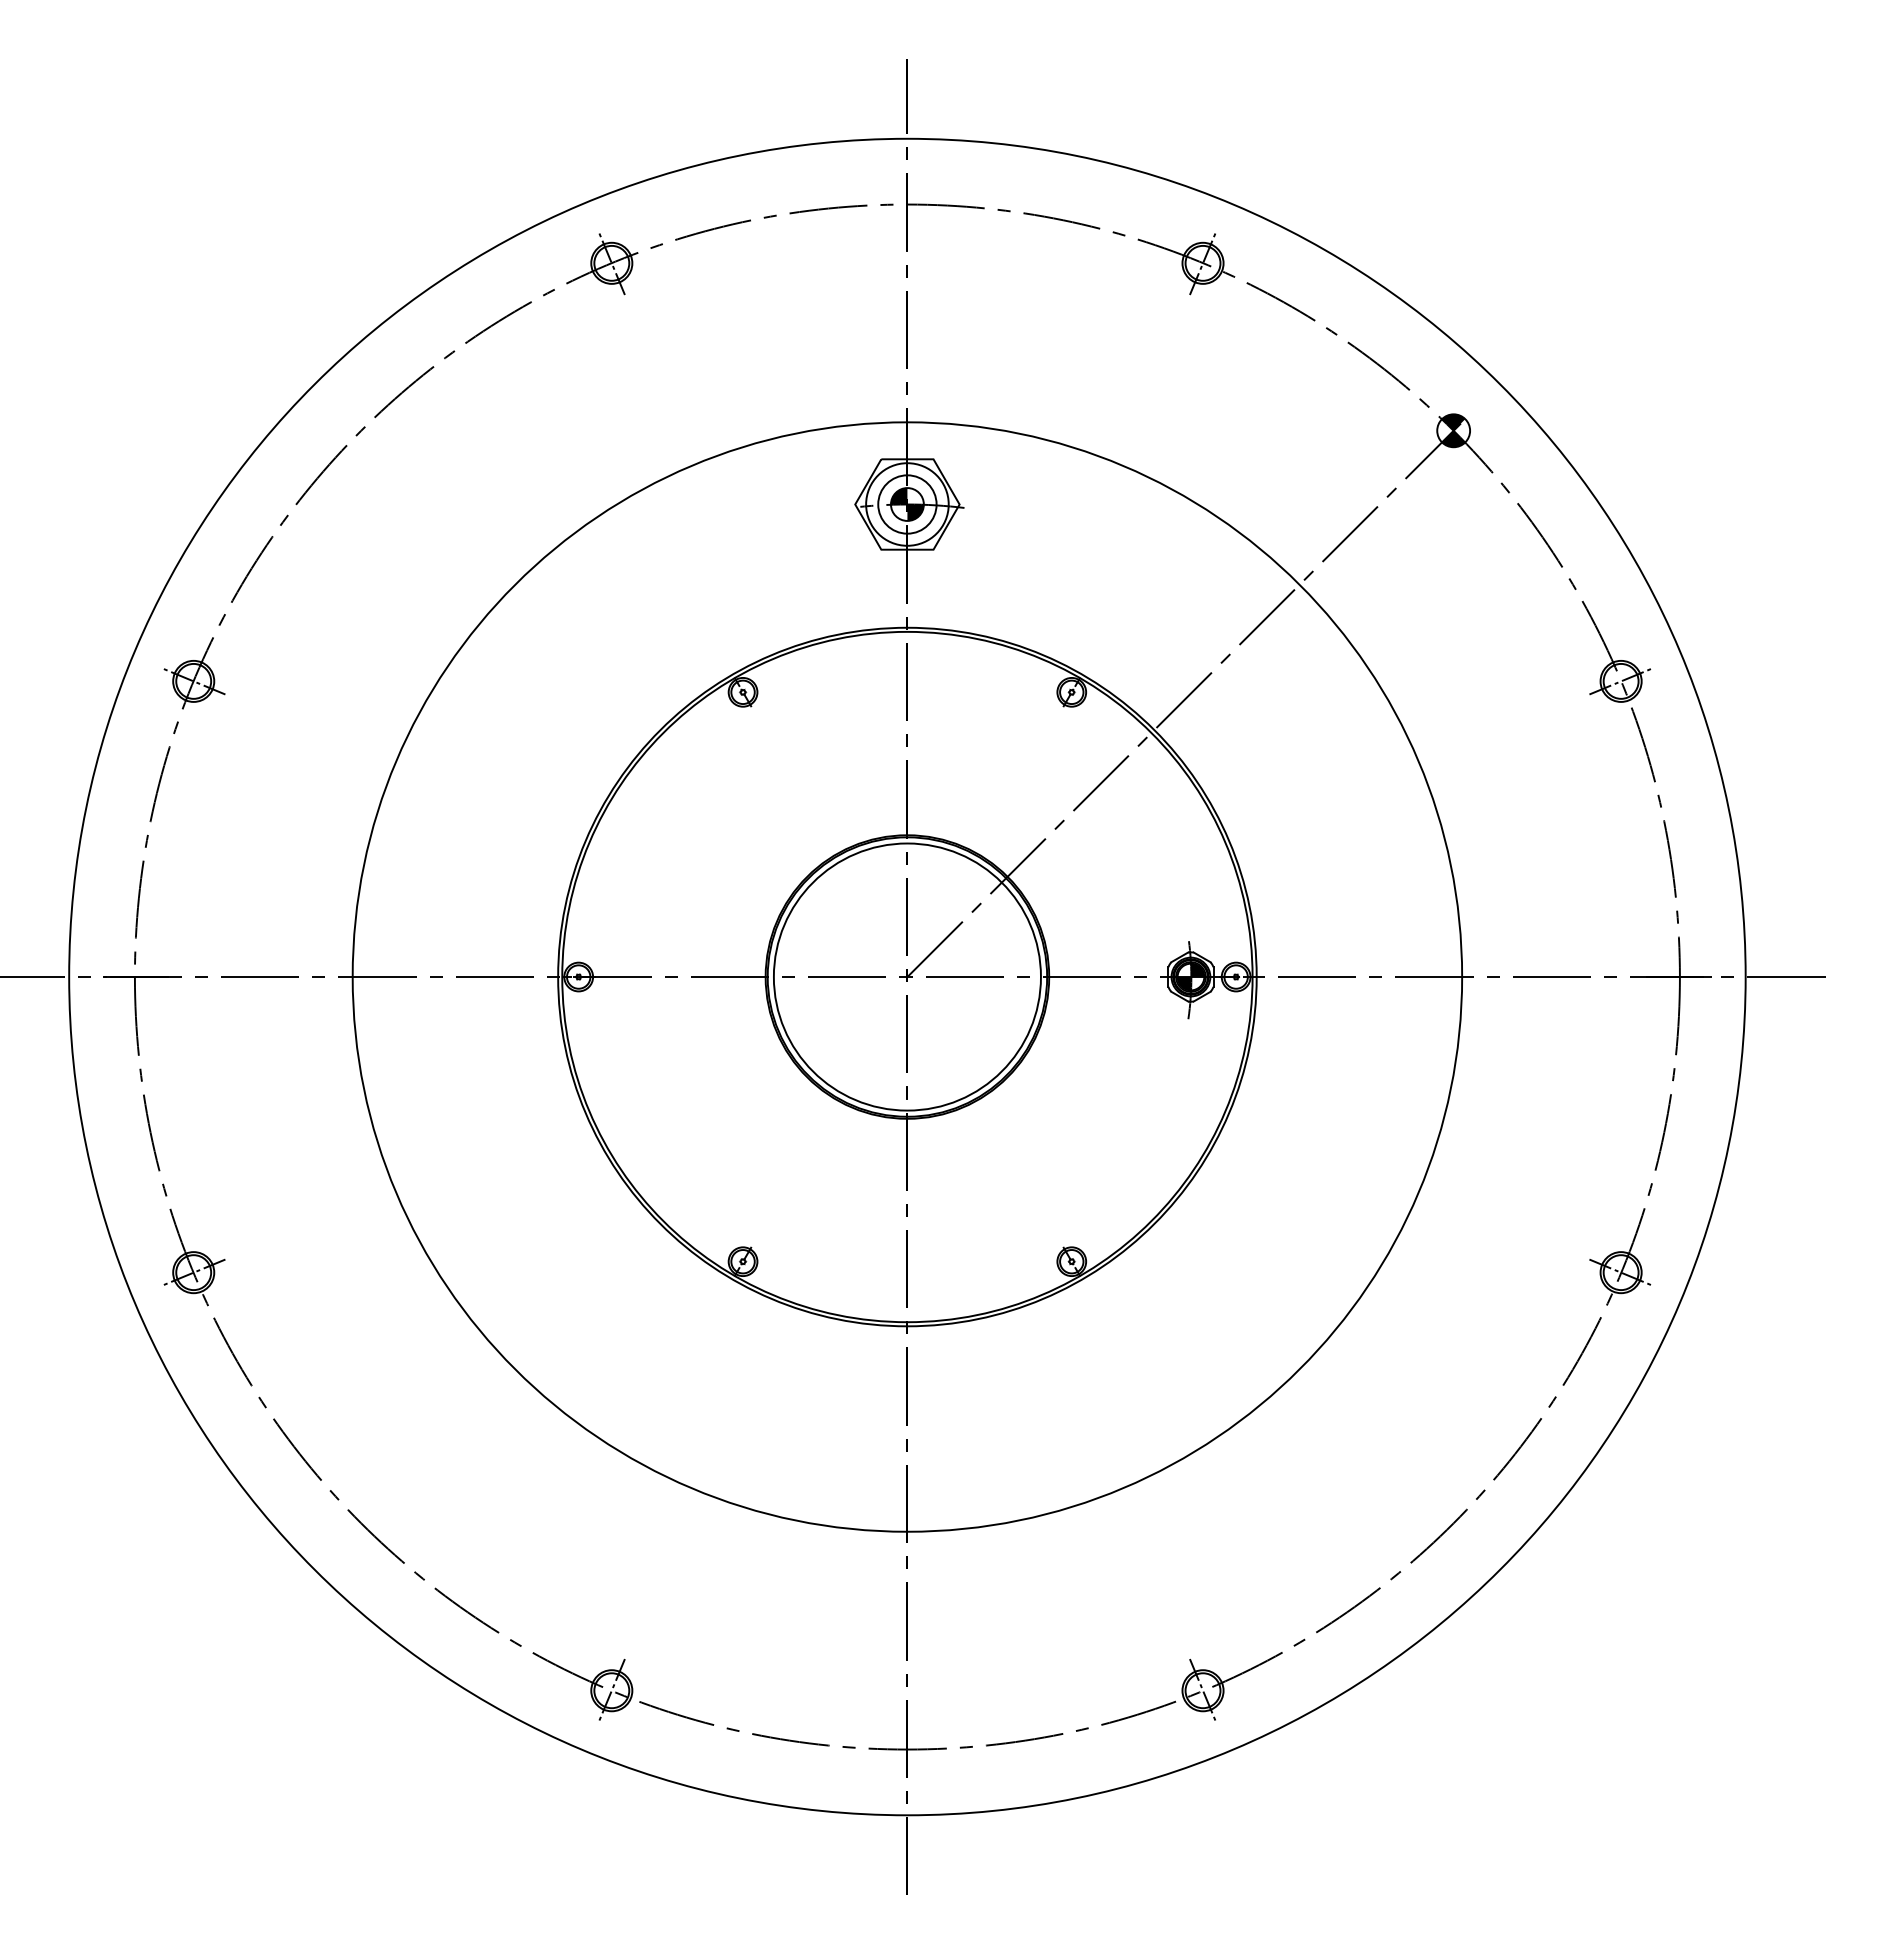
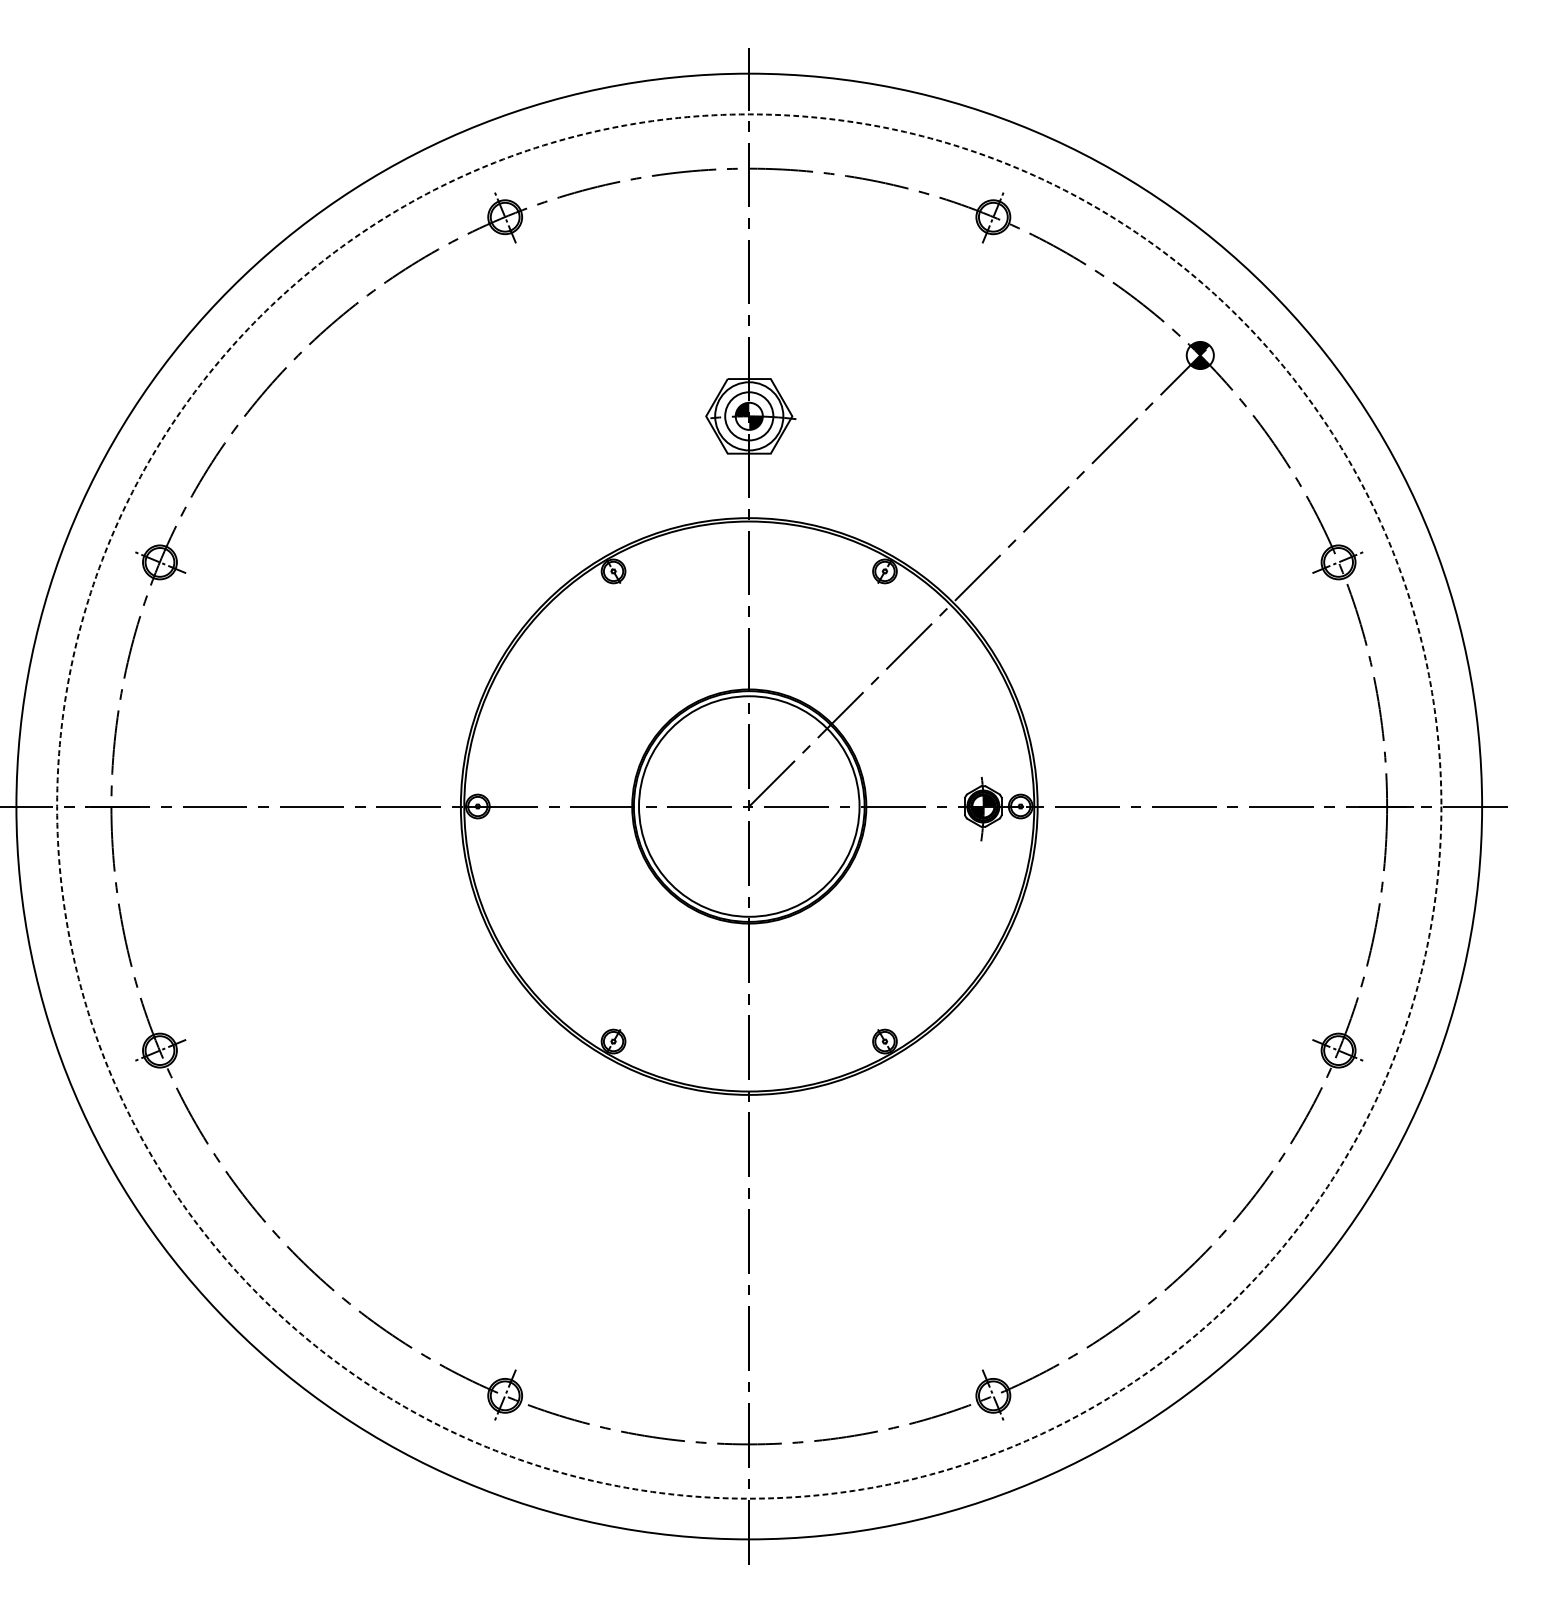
circle: (907, 976) -> (749, 806), size x1.6
circle: (907, 976) -> (749, 806), solid -> dashed

